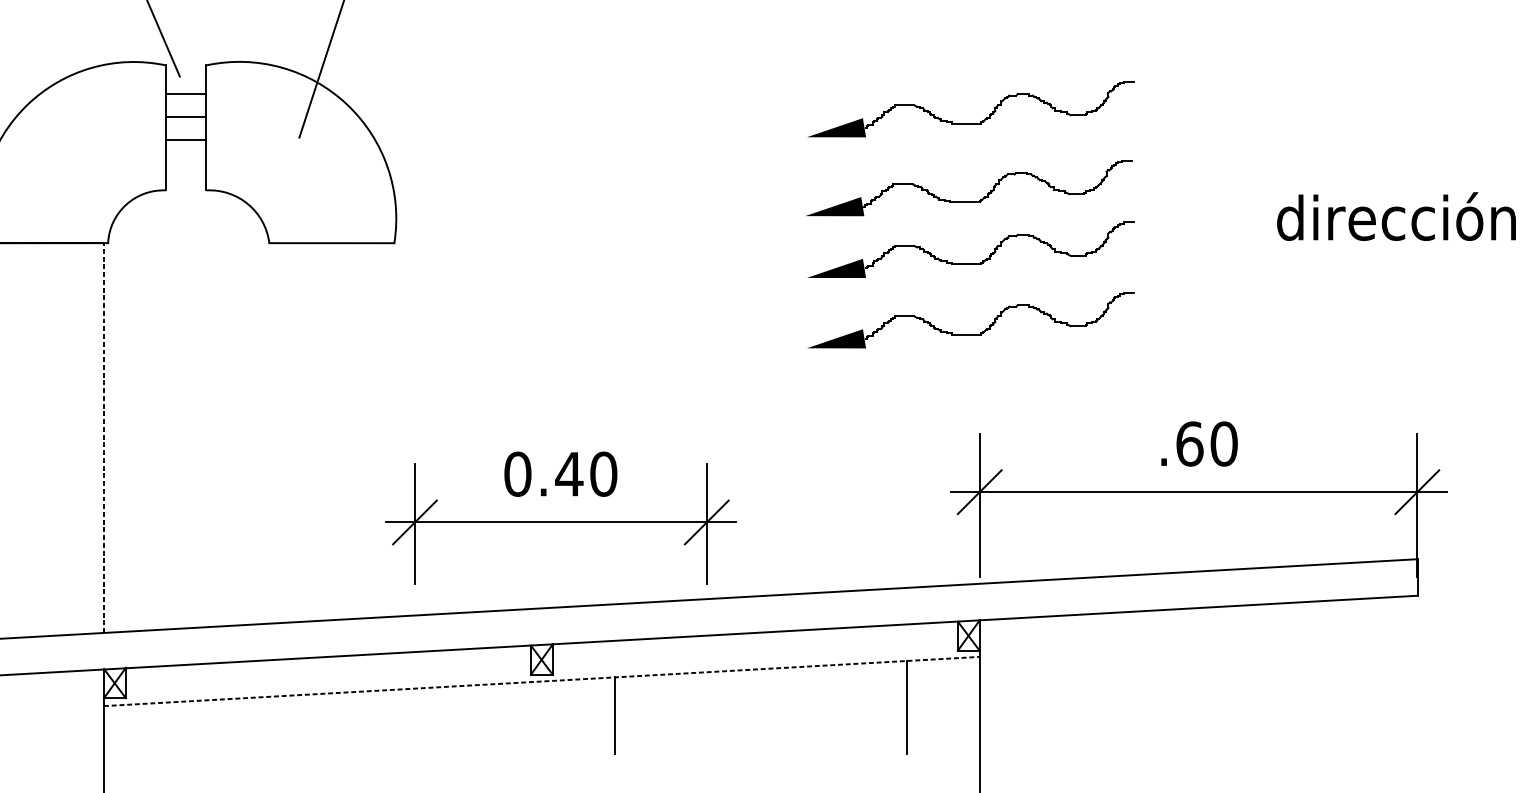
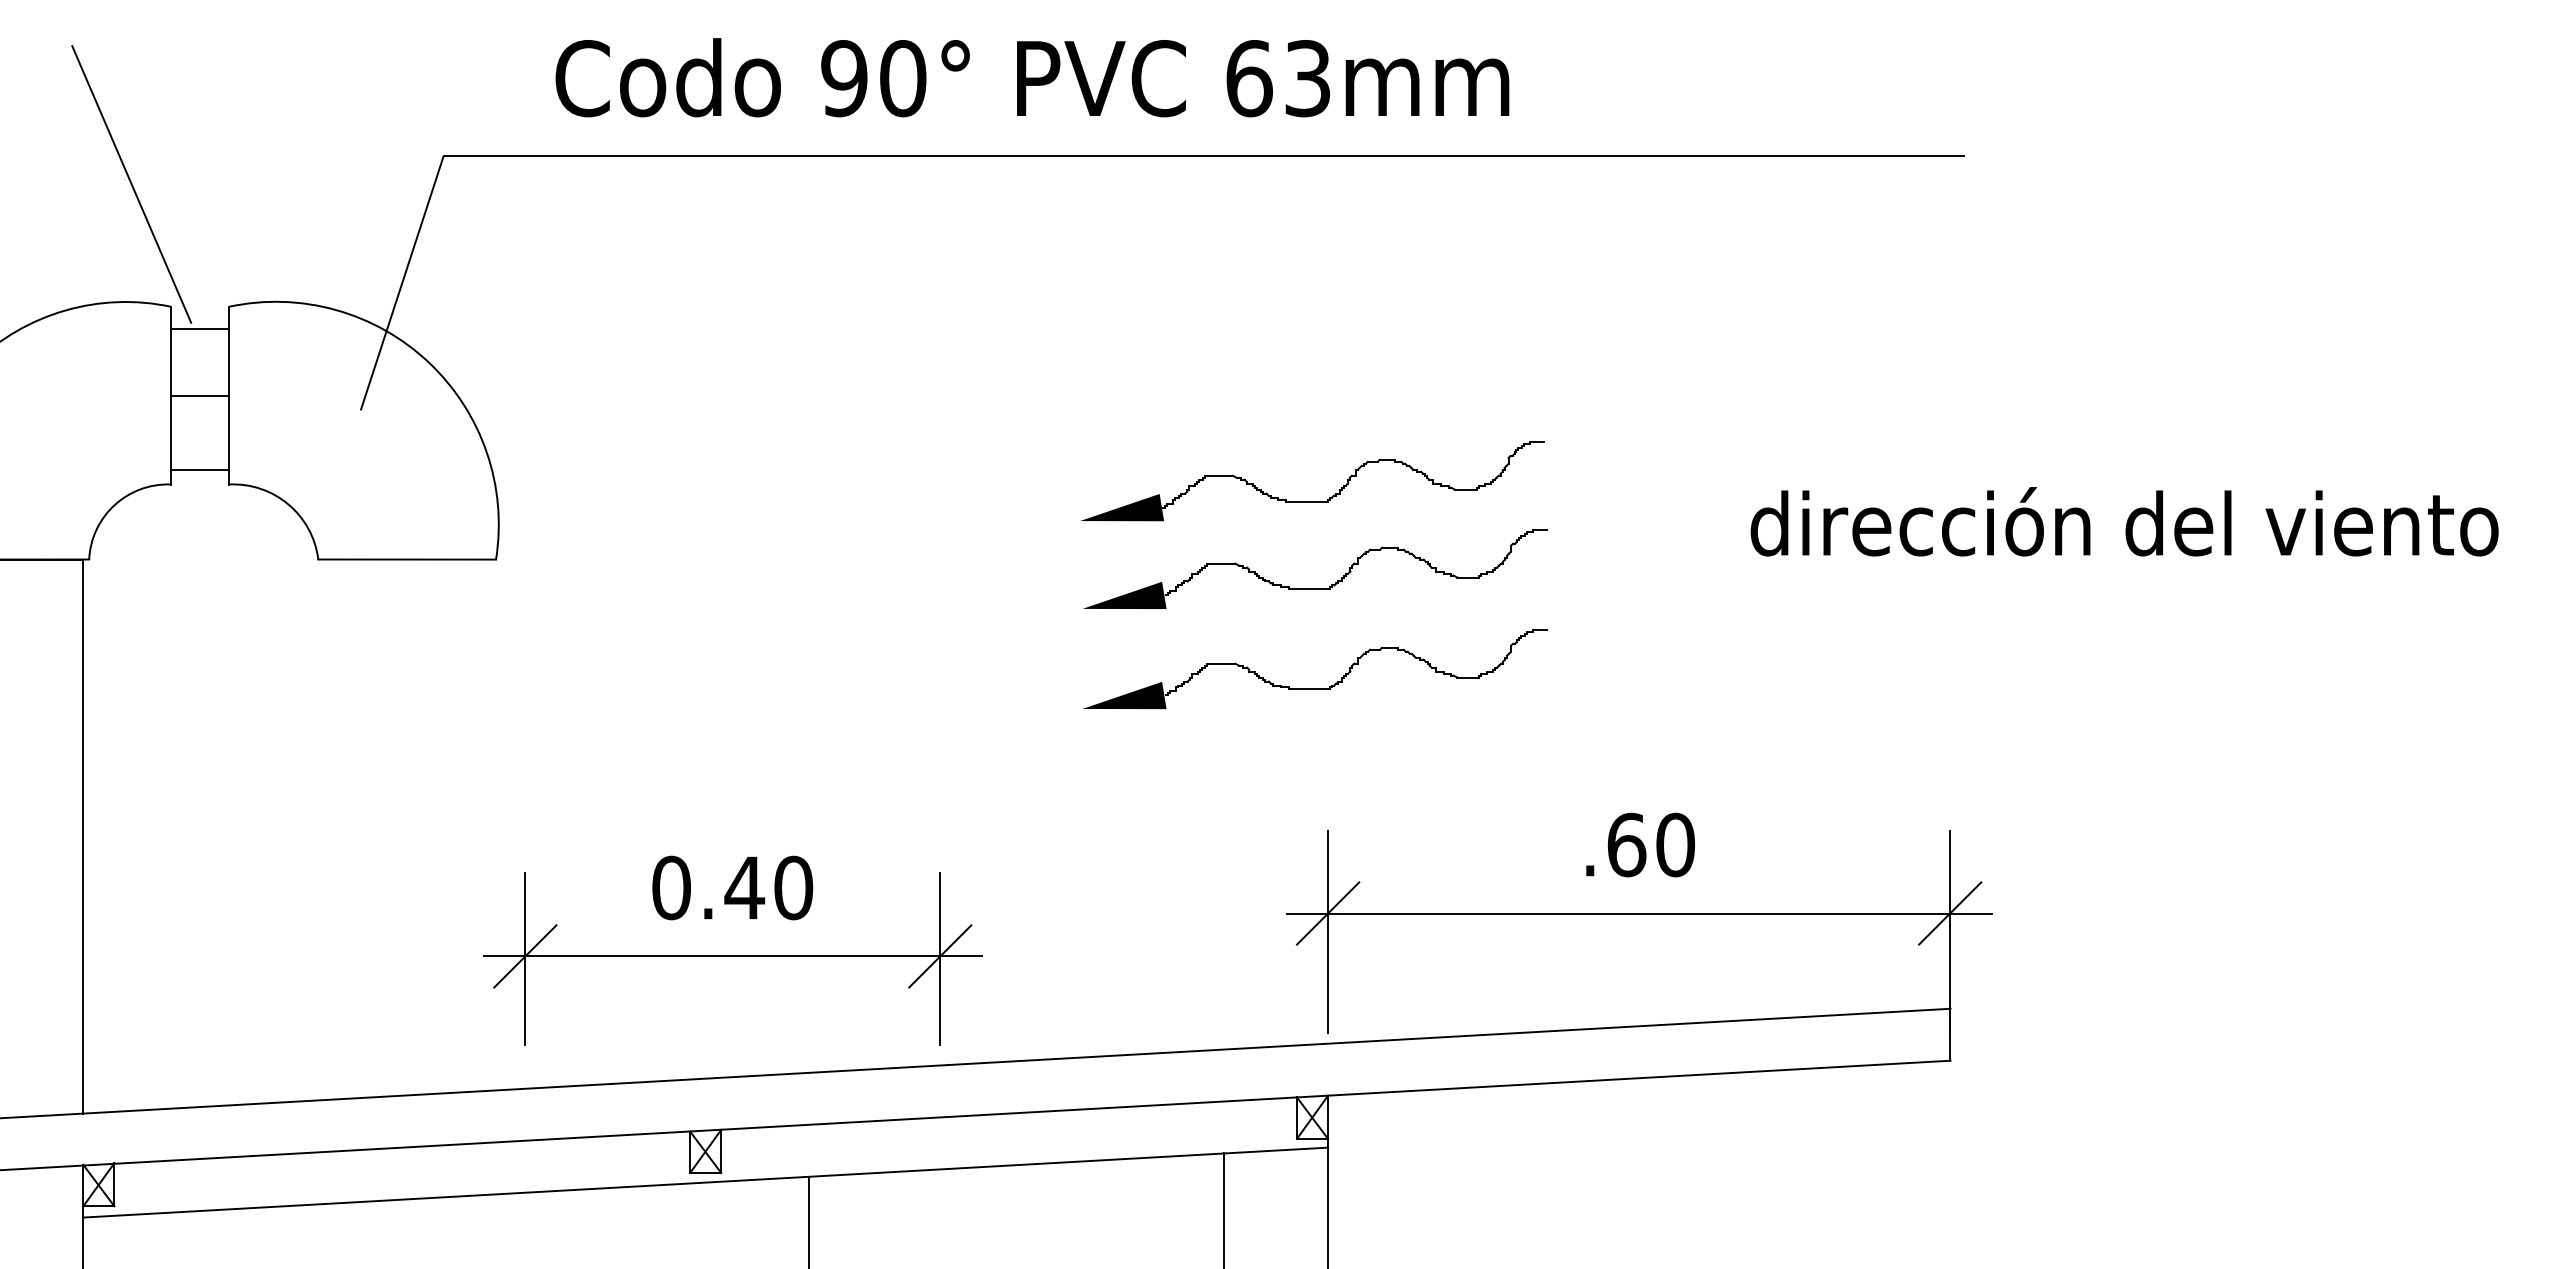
line: (185, 94) -> (199, 395), moved
line: (185, 117) -> (199, 329), moved
part: (970, 122) -> (1315, 388), removed
line: (185, 139) -> (199, 470), moved
line: (104, 438) -> (83, 836), dashed -> solid
line: (542, 681) -> (706, 1182), dashed -> solid

